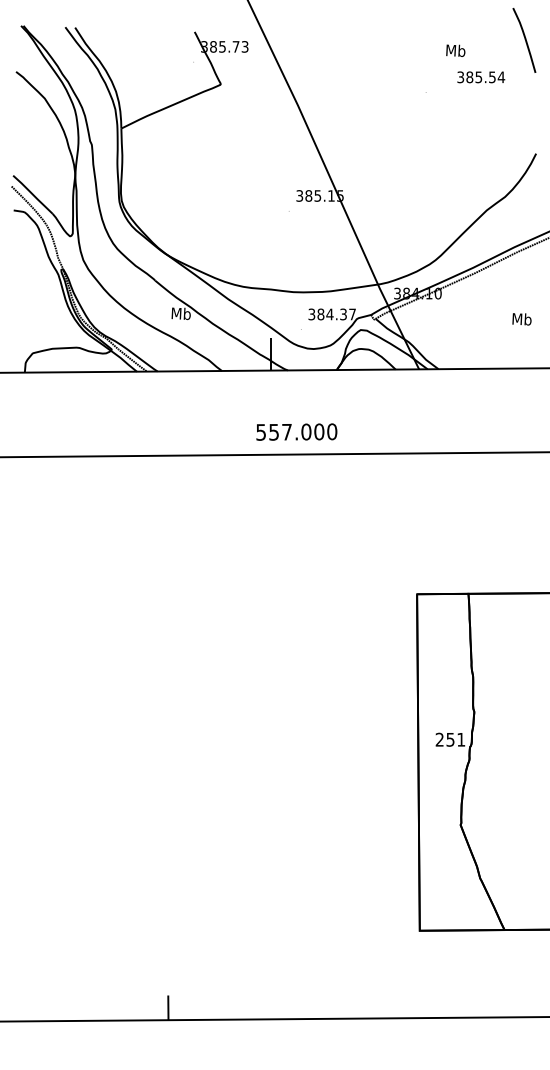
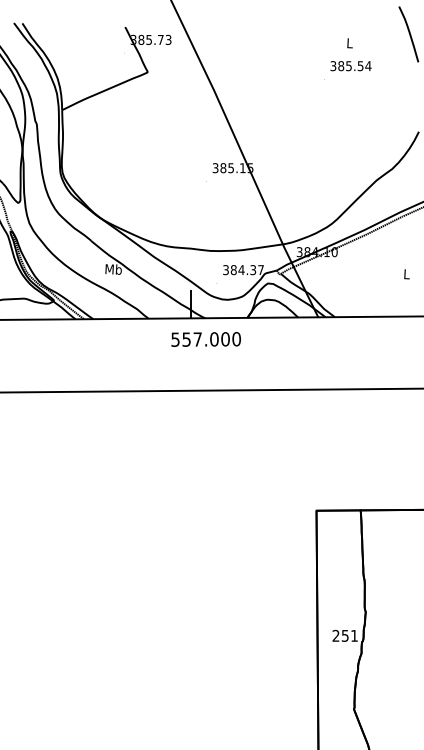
text: (455, 50) -> (349, 43), Mb -> L
text: (481, 77) -> (351, 66), moved
text: (521, 319) -> (406, 274), Mb -> L
text: (296, 431) -> (205, 338), moved

